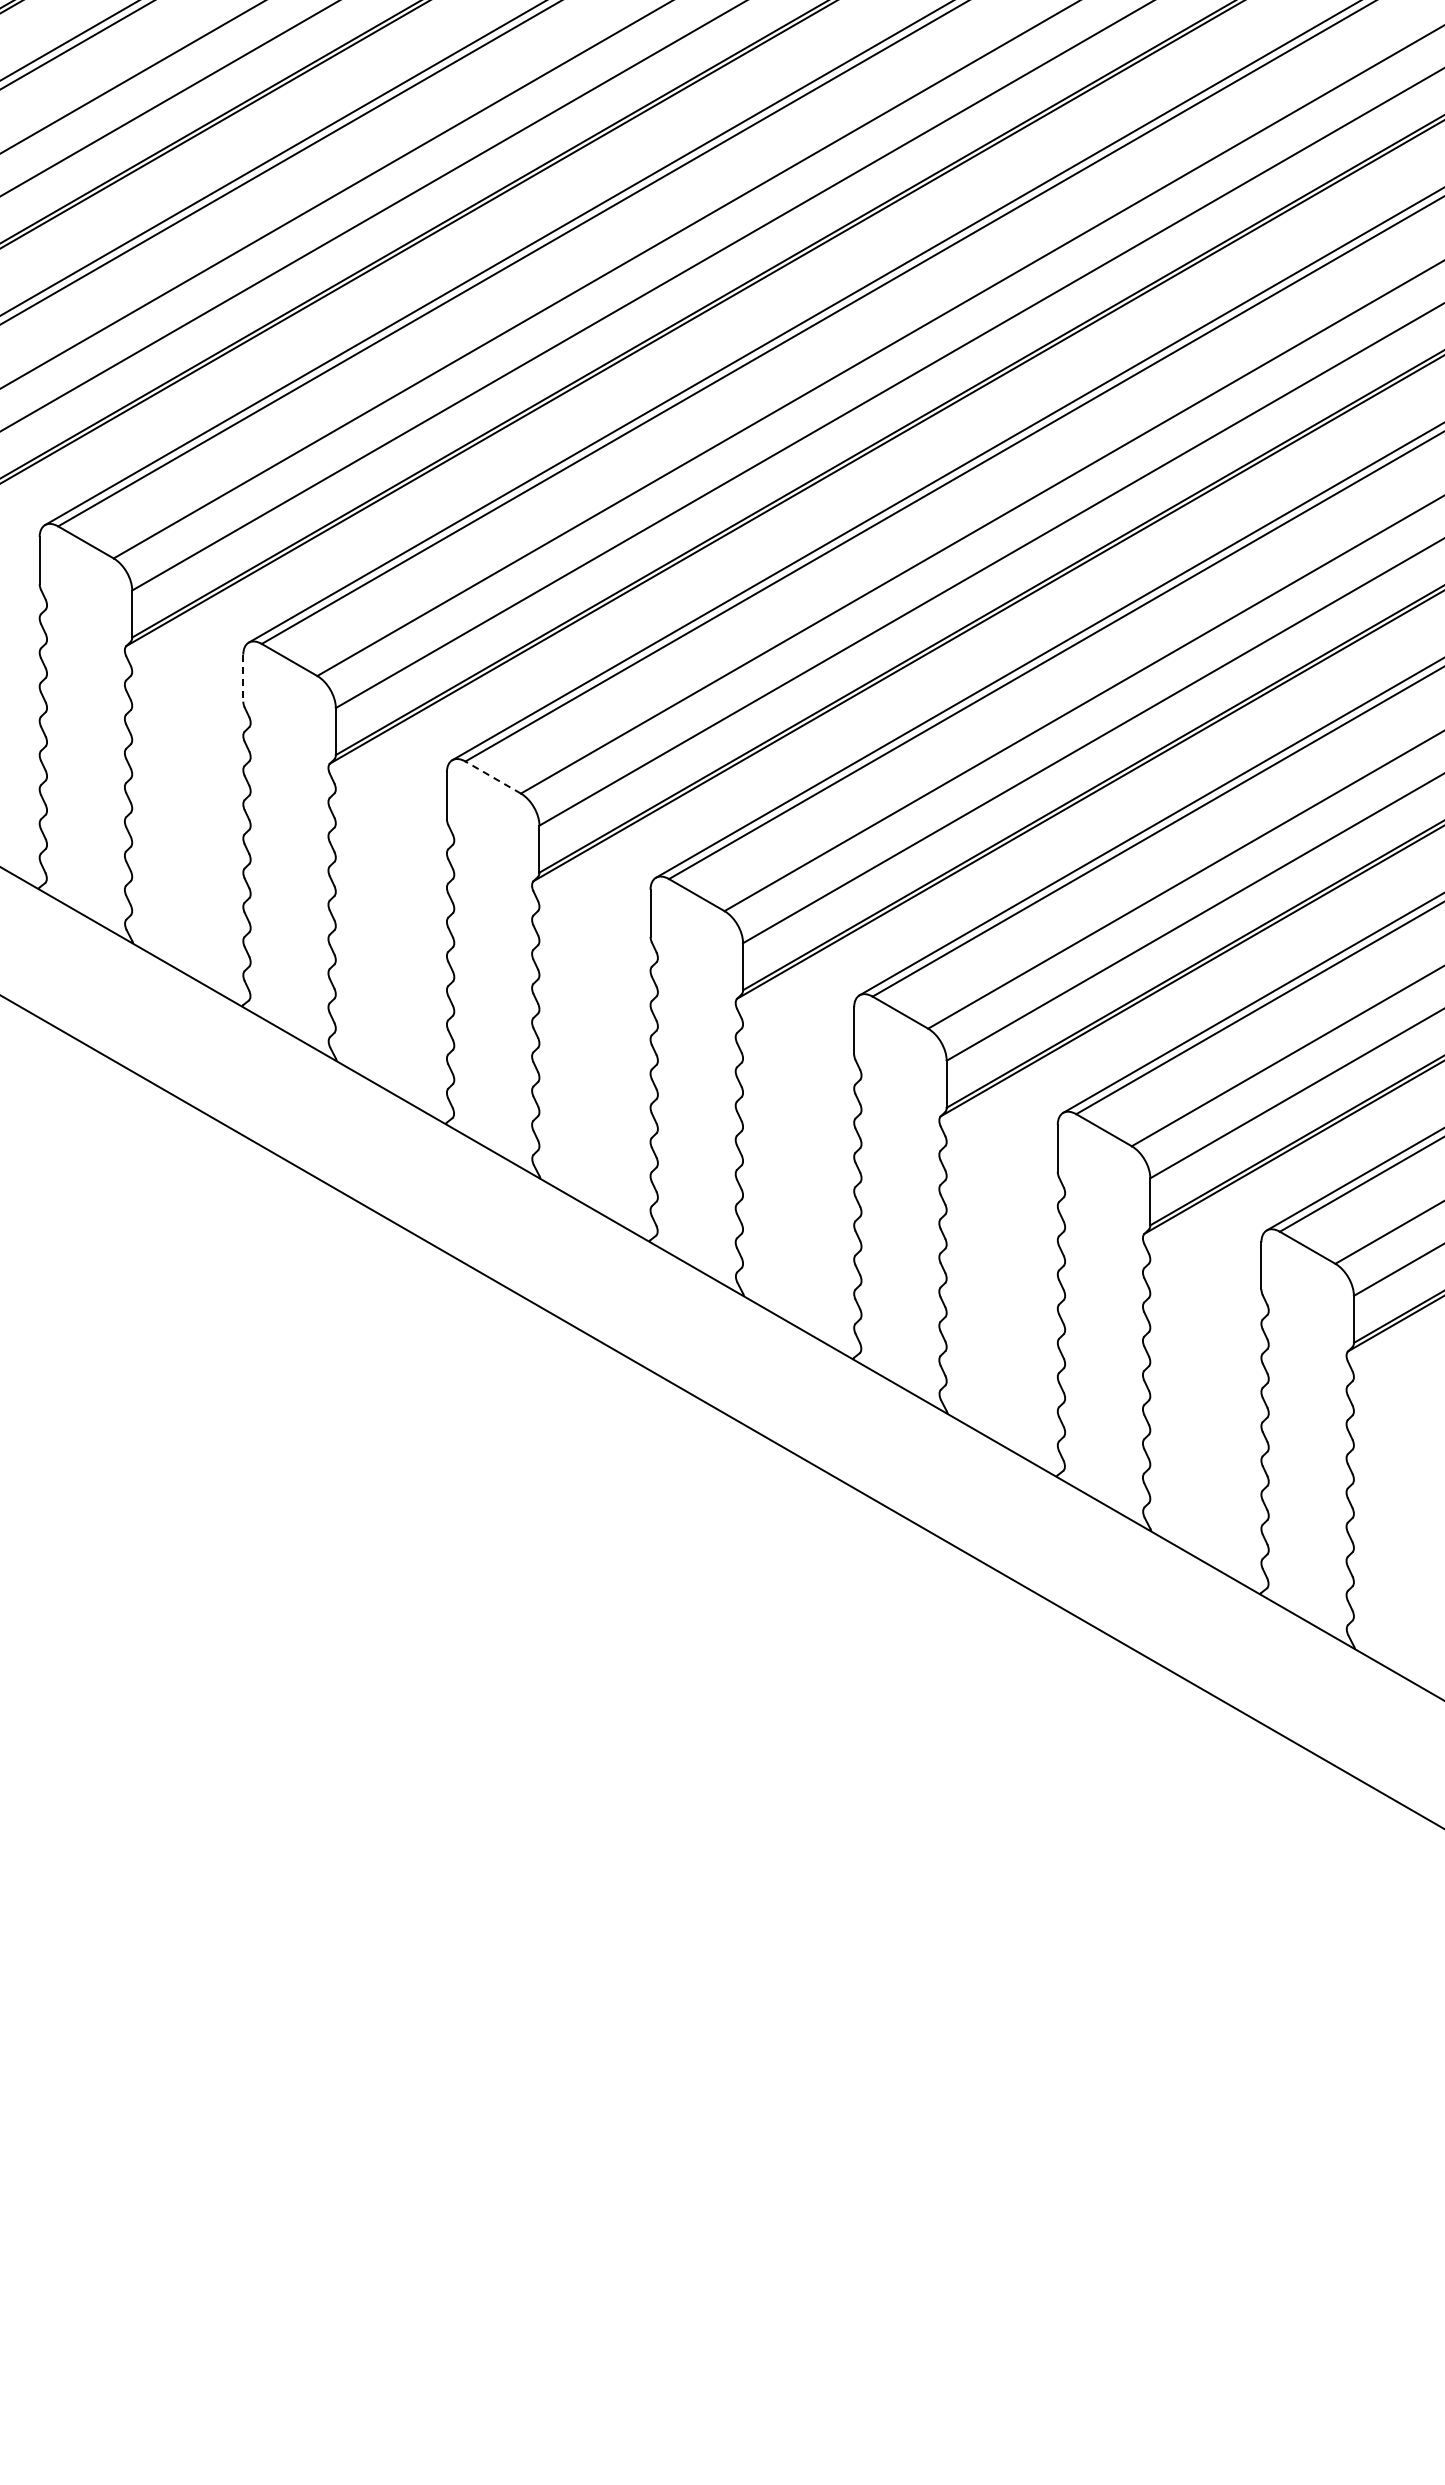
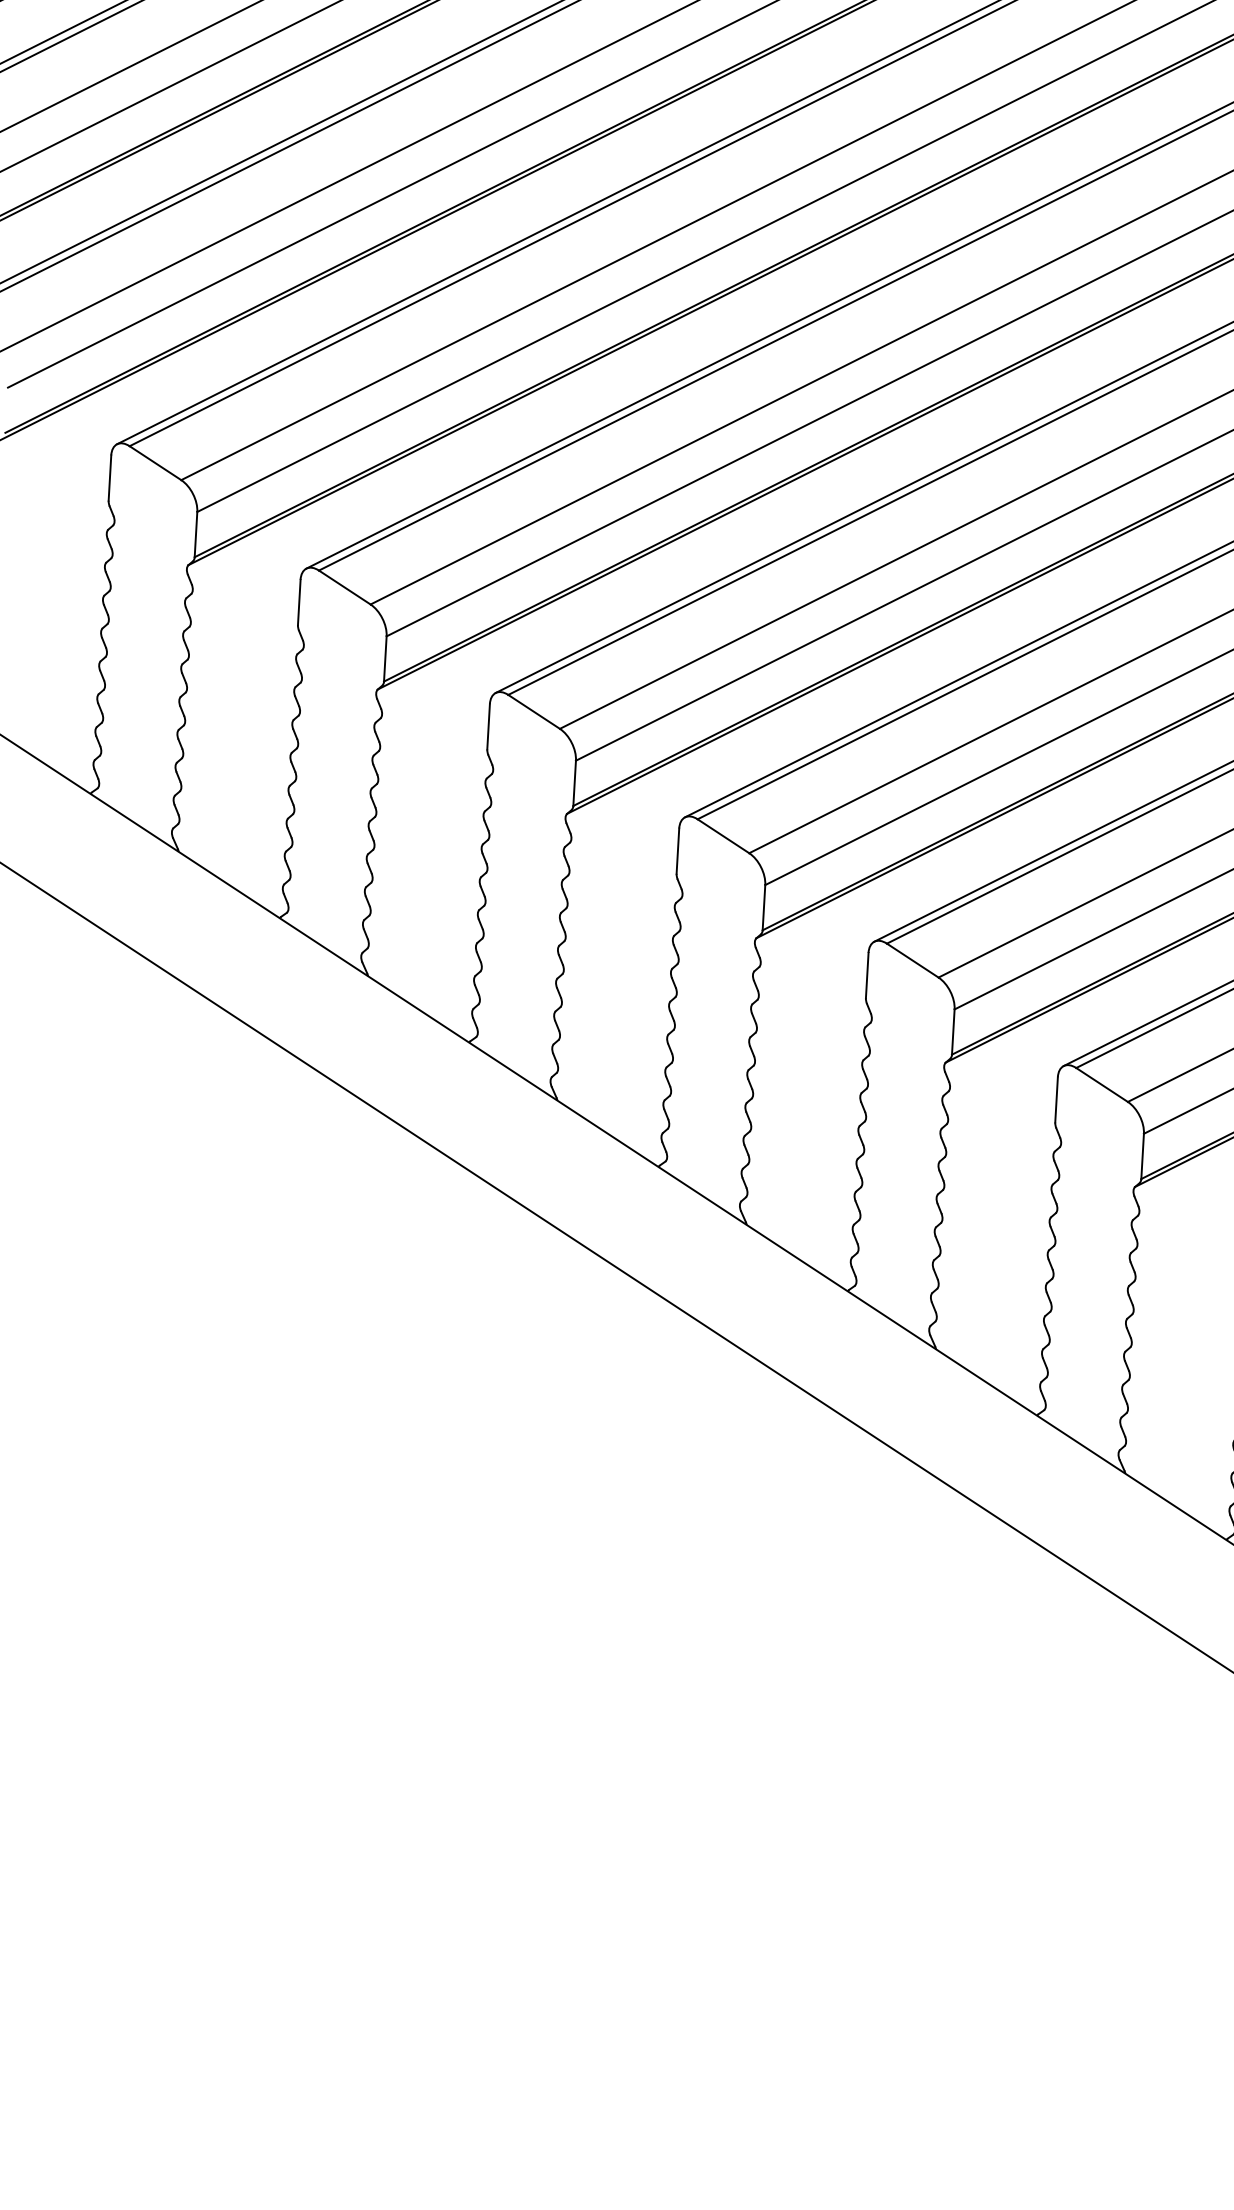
line: (243, 678) -> (299, 602), dashed -> solid
line: (492, 777) -> (533, 711), dashed -> solid

